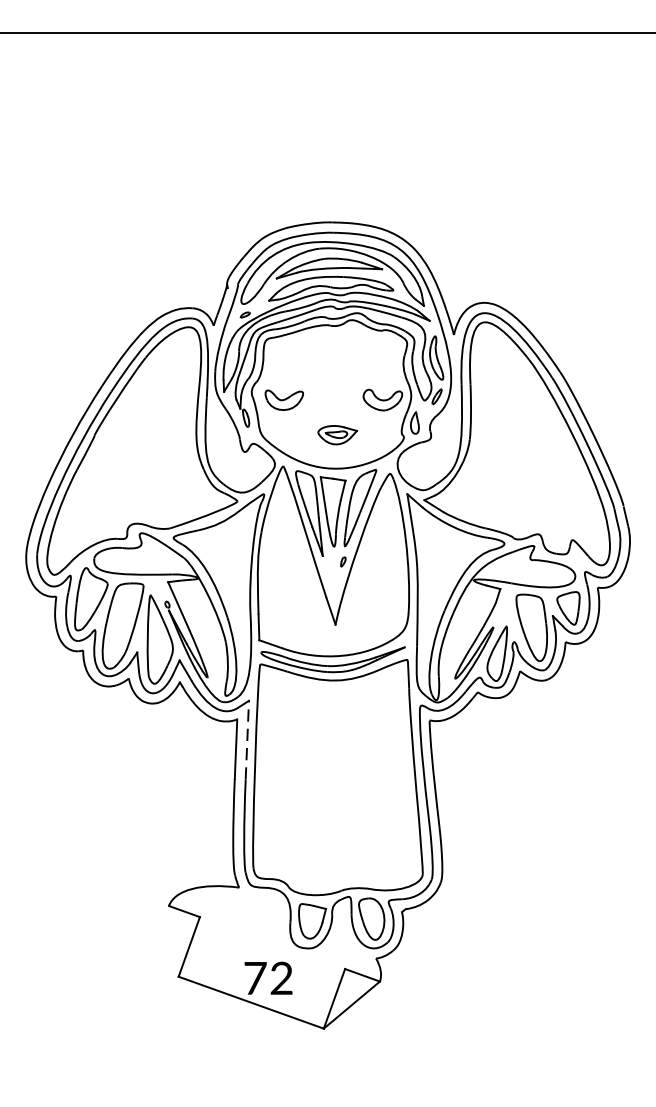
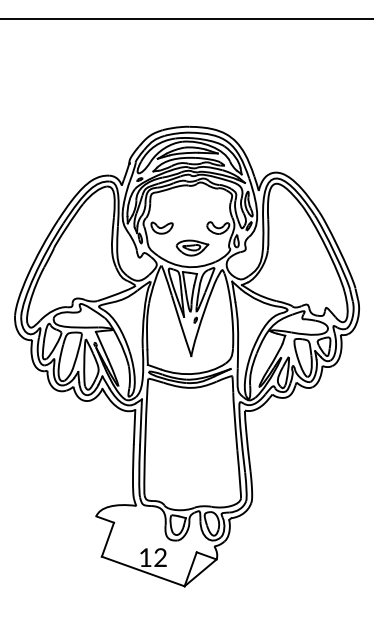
part: (337, 434) -> (192, 247), size x1.43
line: (248, 739) -> (141, 421), dashed -> solid
text: (255, 978) -> (145, 557), 72 -> 12

